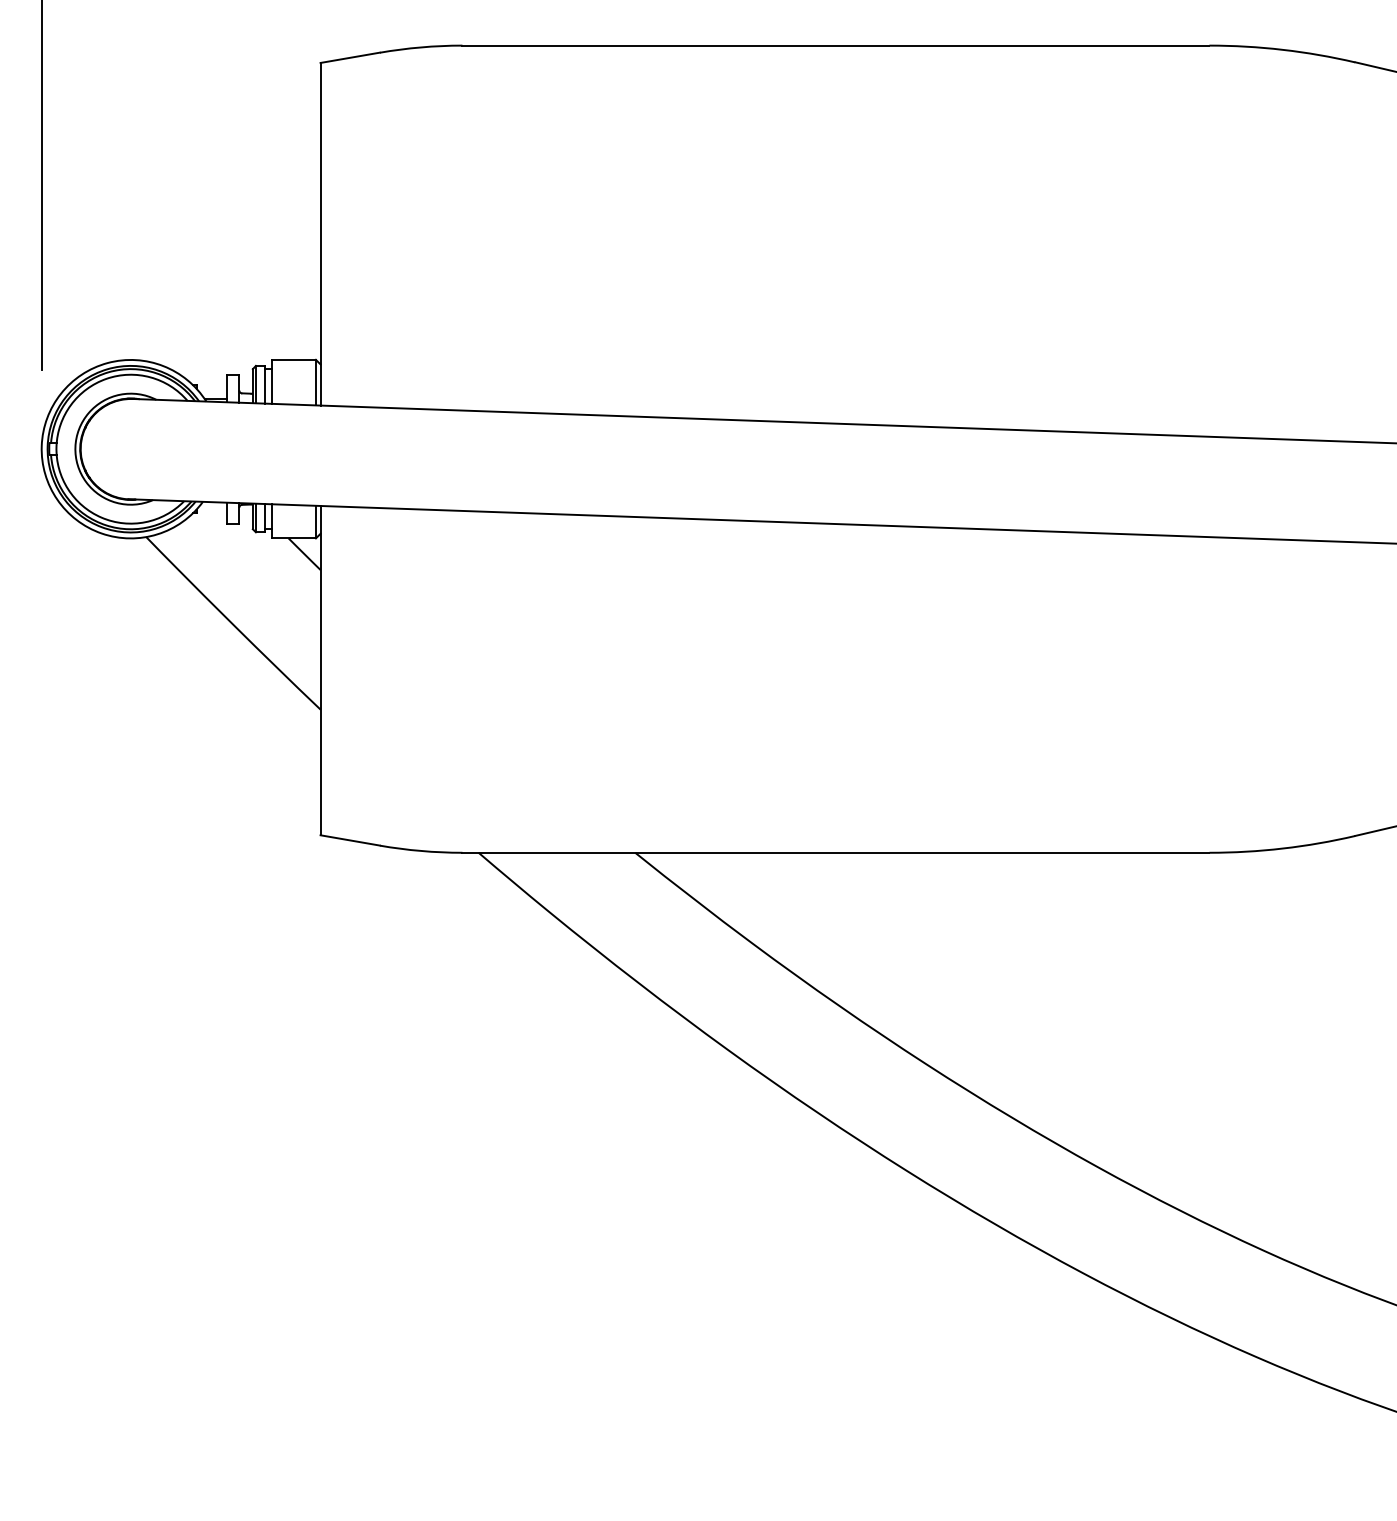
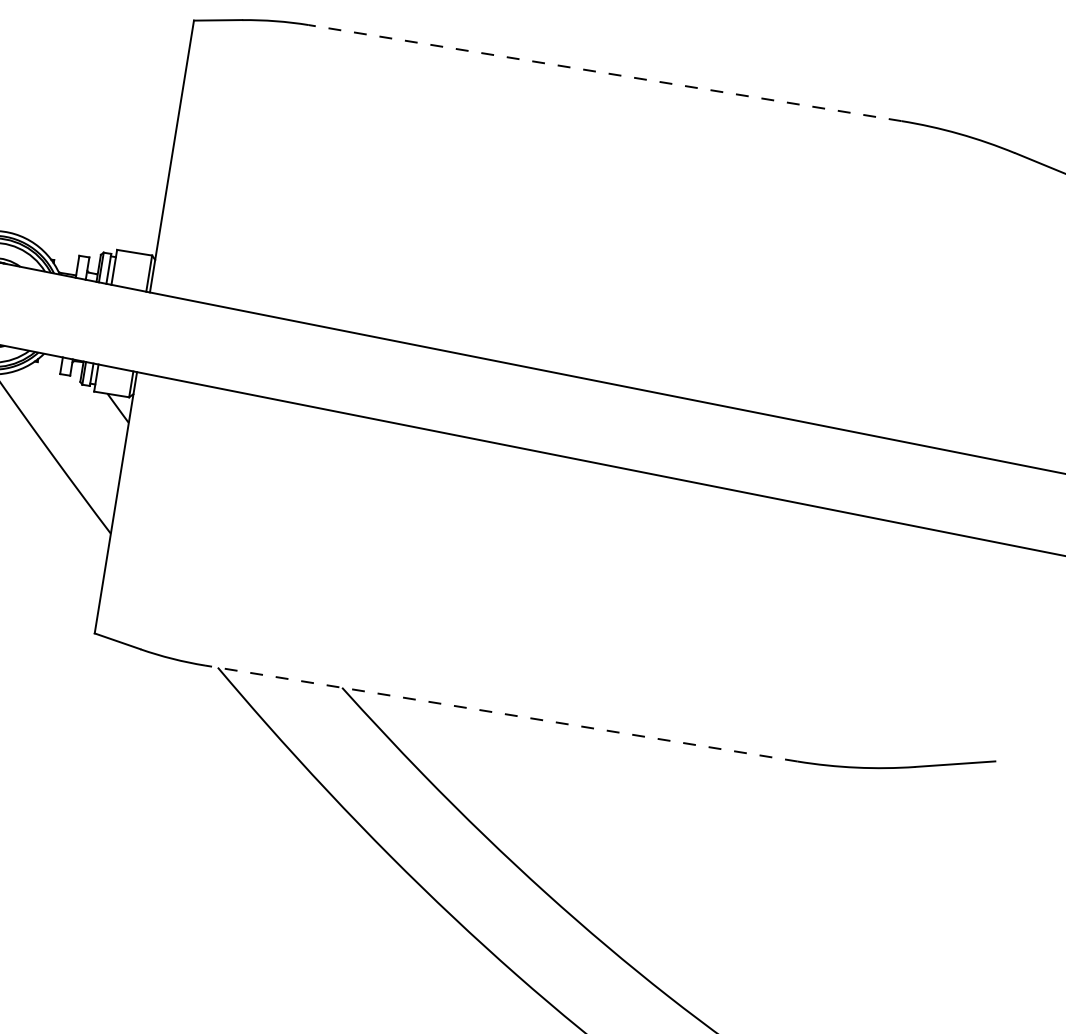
line: (835, 45) -> (604, 72), solid -> dashed
line: (835, 852) -> (501, 713), solid -> dashed

